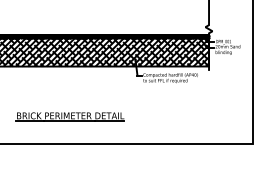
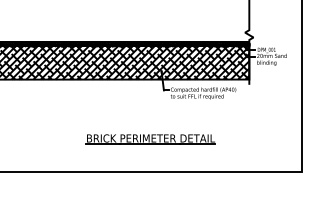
part: (69, 116) -> (149, 139), moved

